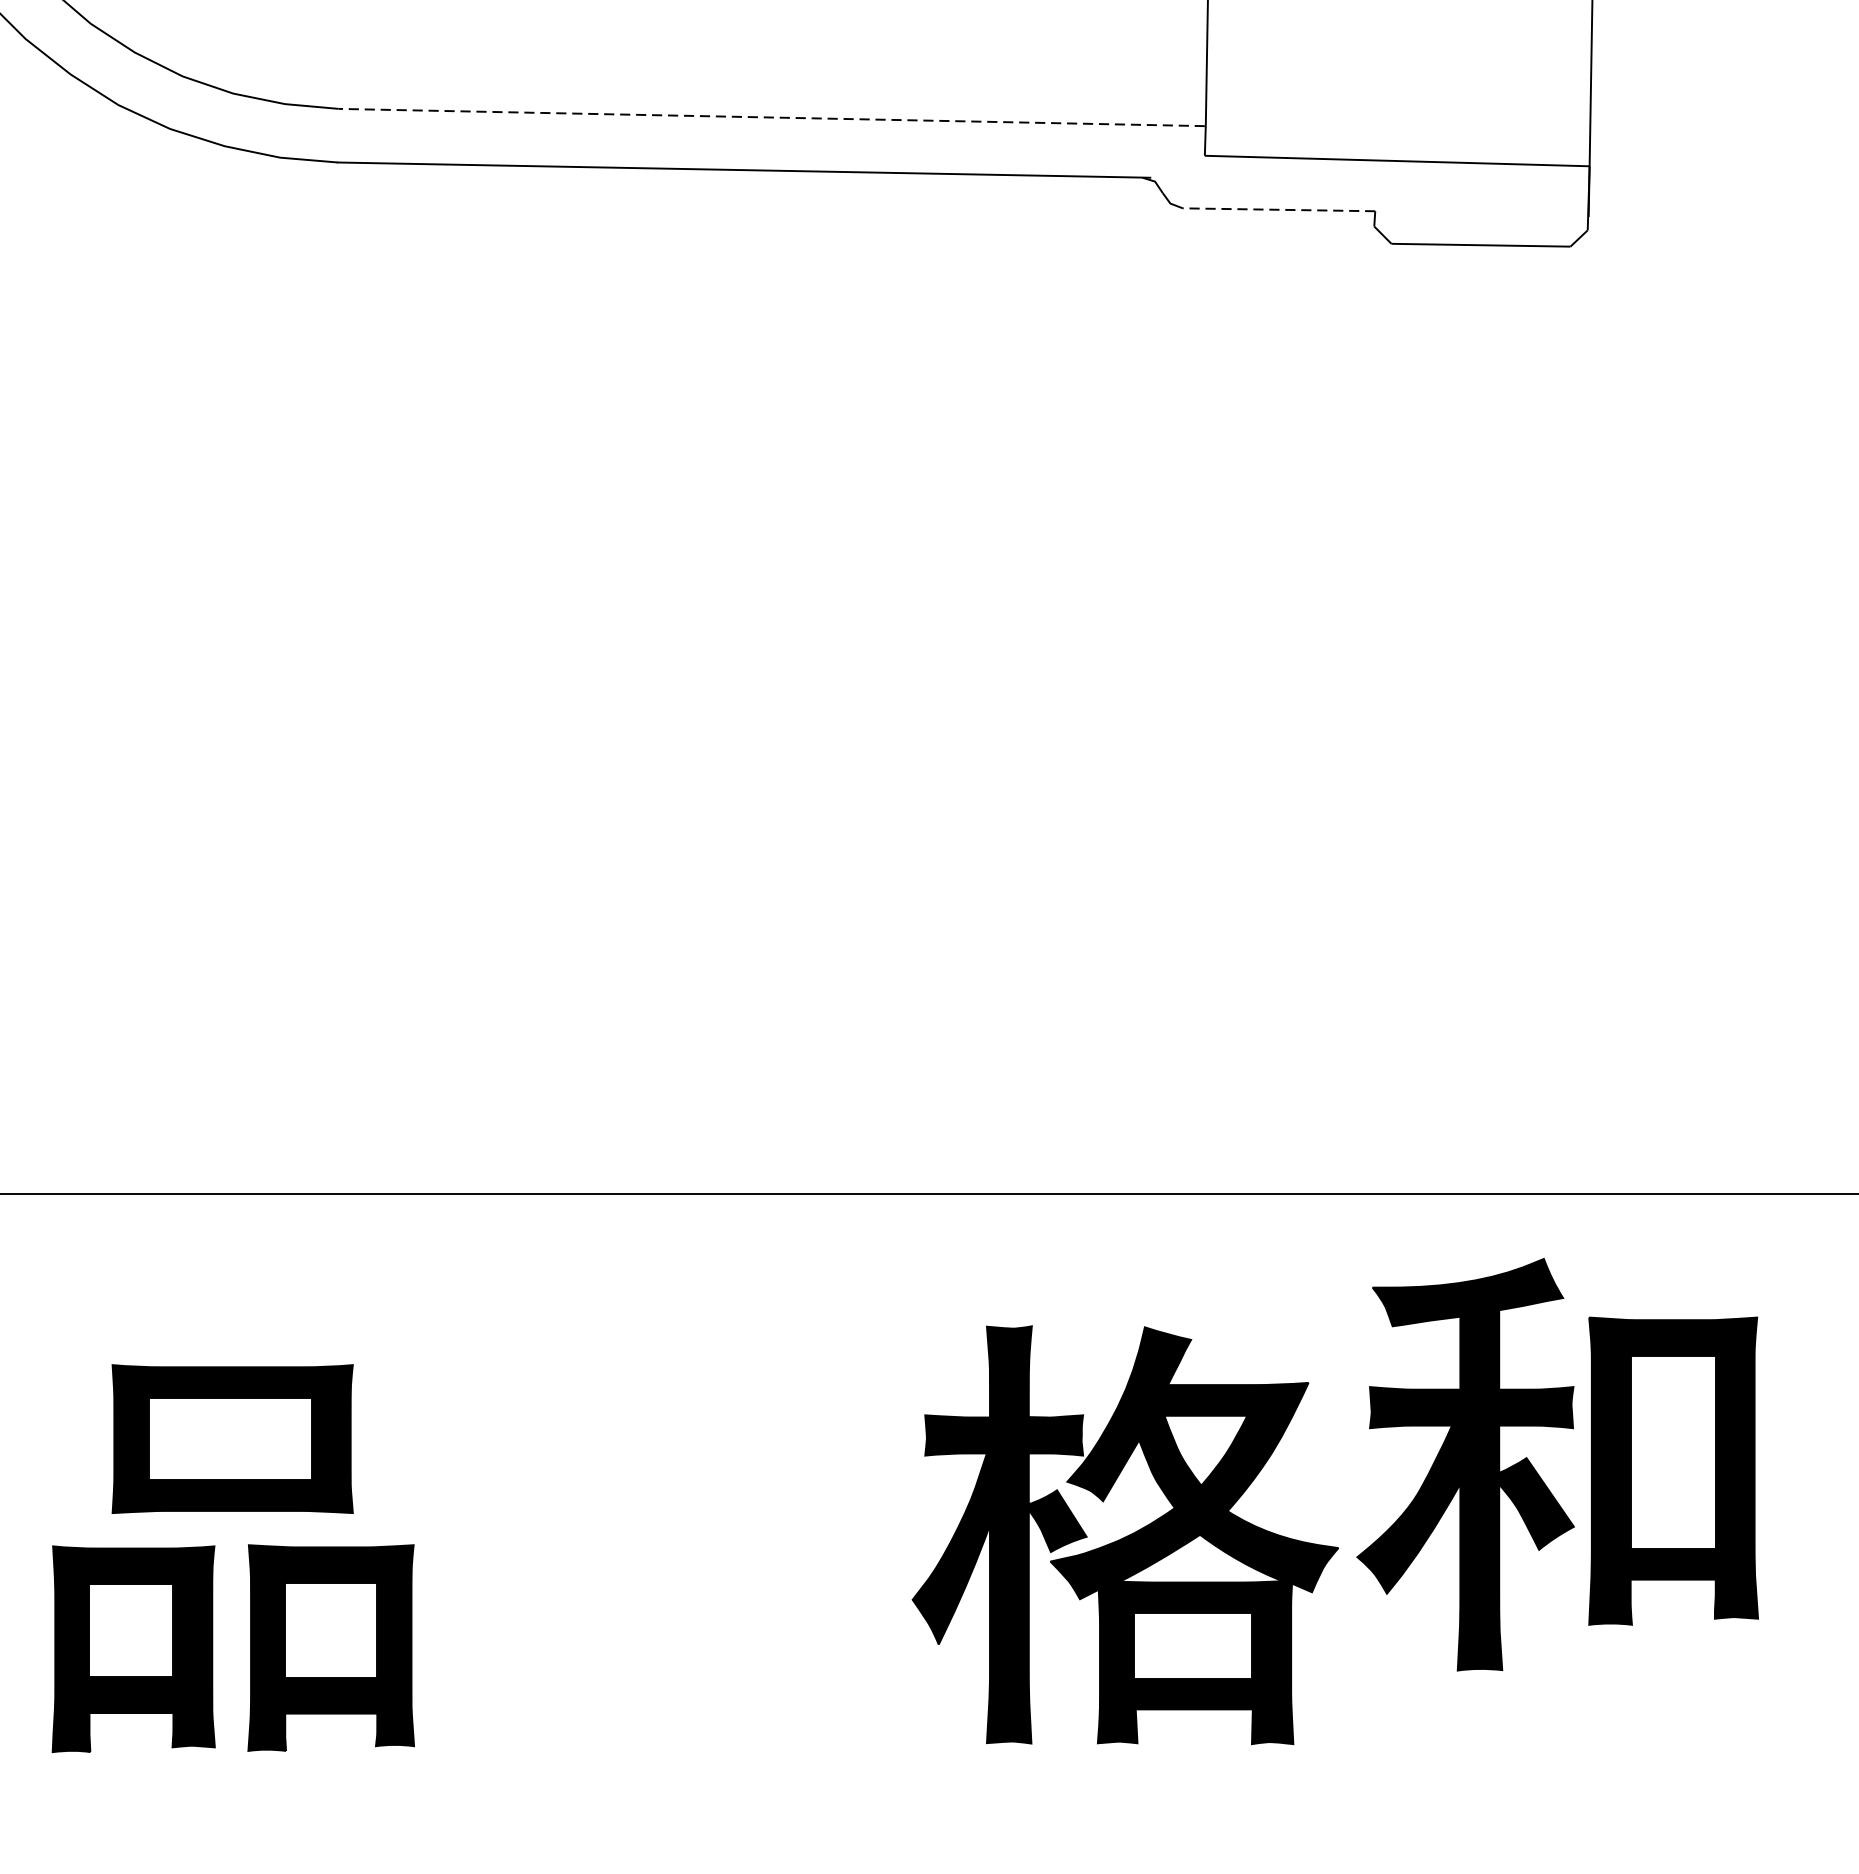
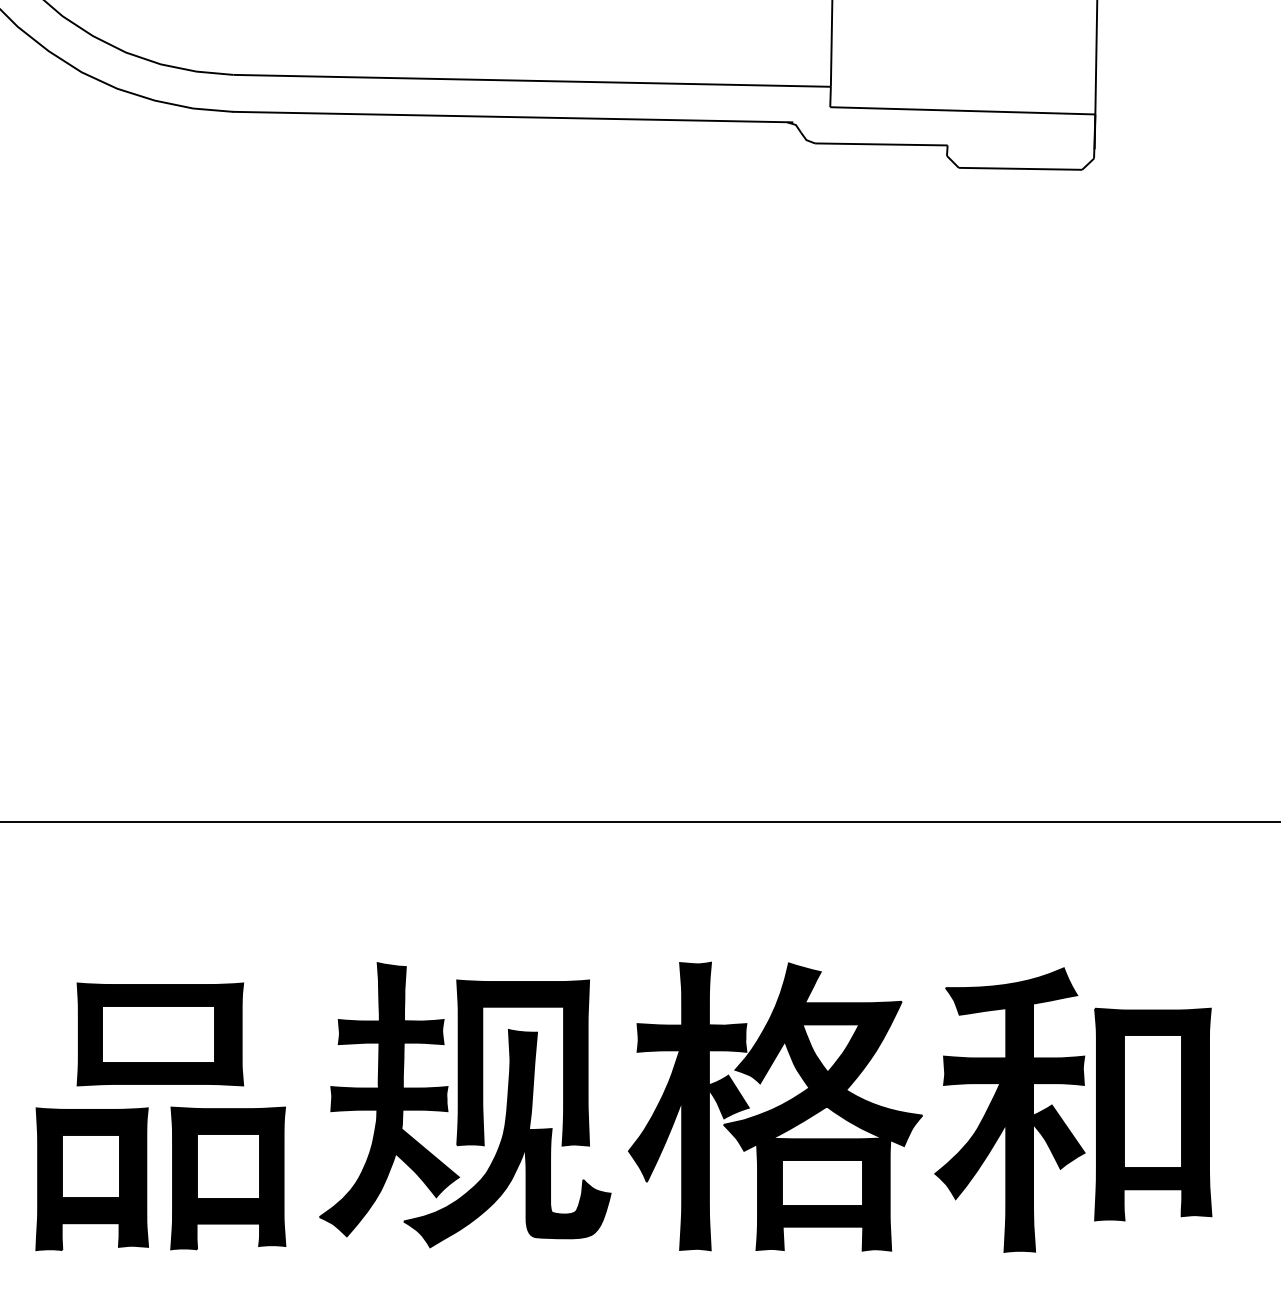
line: (771, 117) -> (531, 80), dashed -> solid
line: (1277, 209) -> (880, 144), dashed -> solid
part: (1540, 1475) -> (1061, 1117), moved
part: (1125, 1534) -> (775, 1106), moved
part: (248, 1558) -> (171, 1116), moved
part: (675, 1604) -> (465, 1105), added

